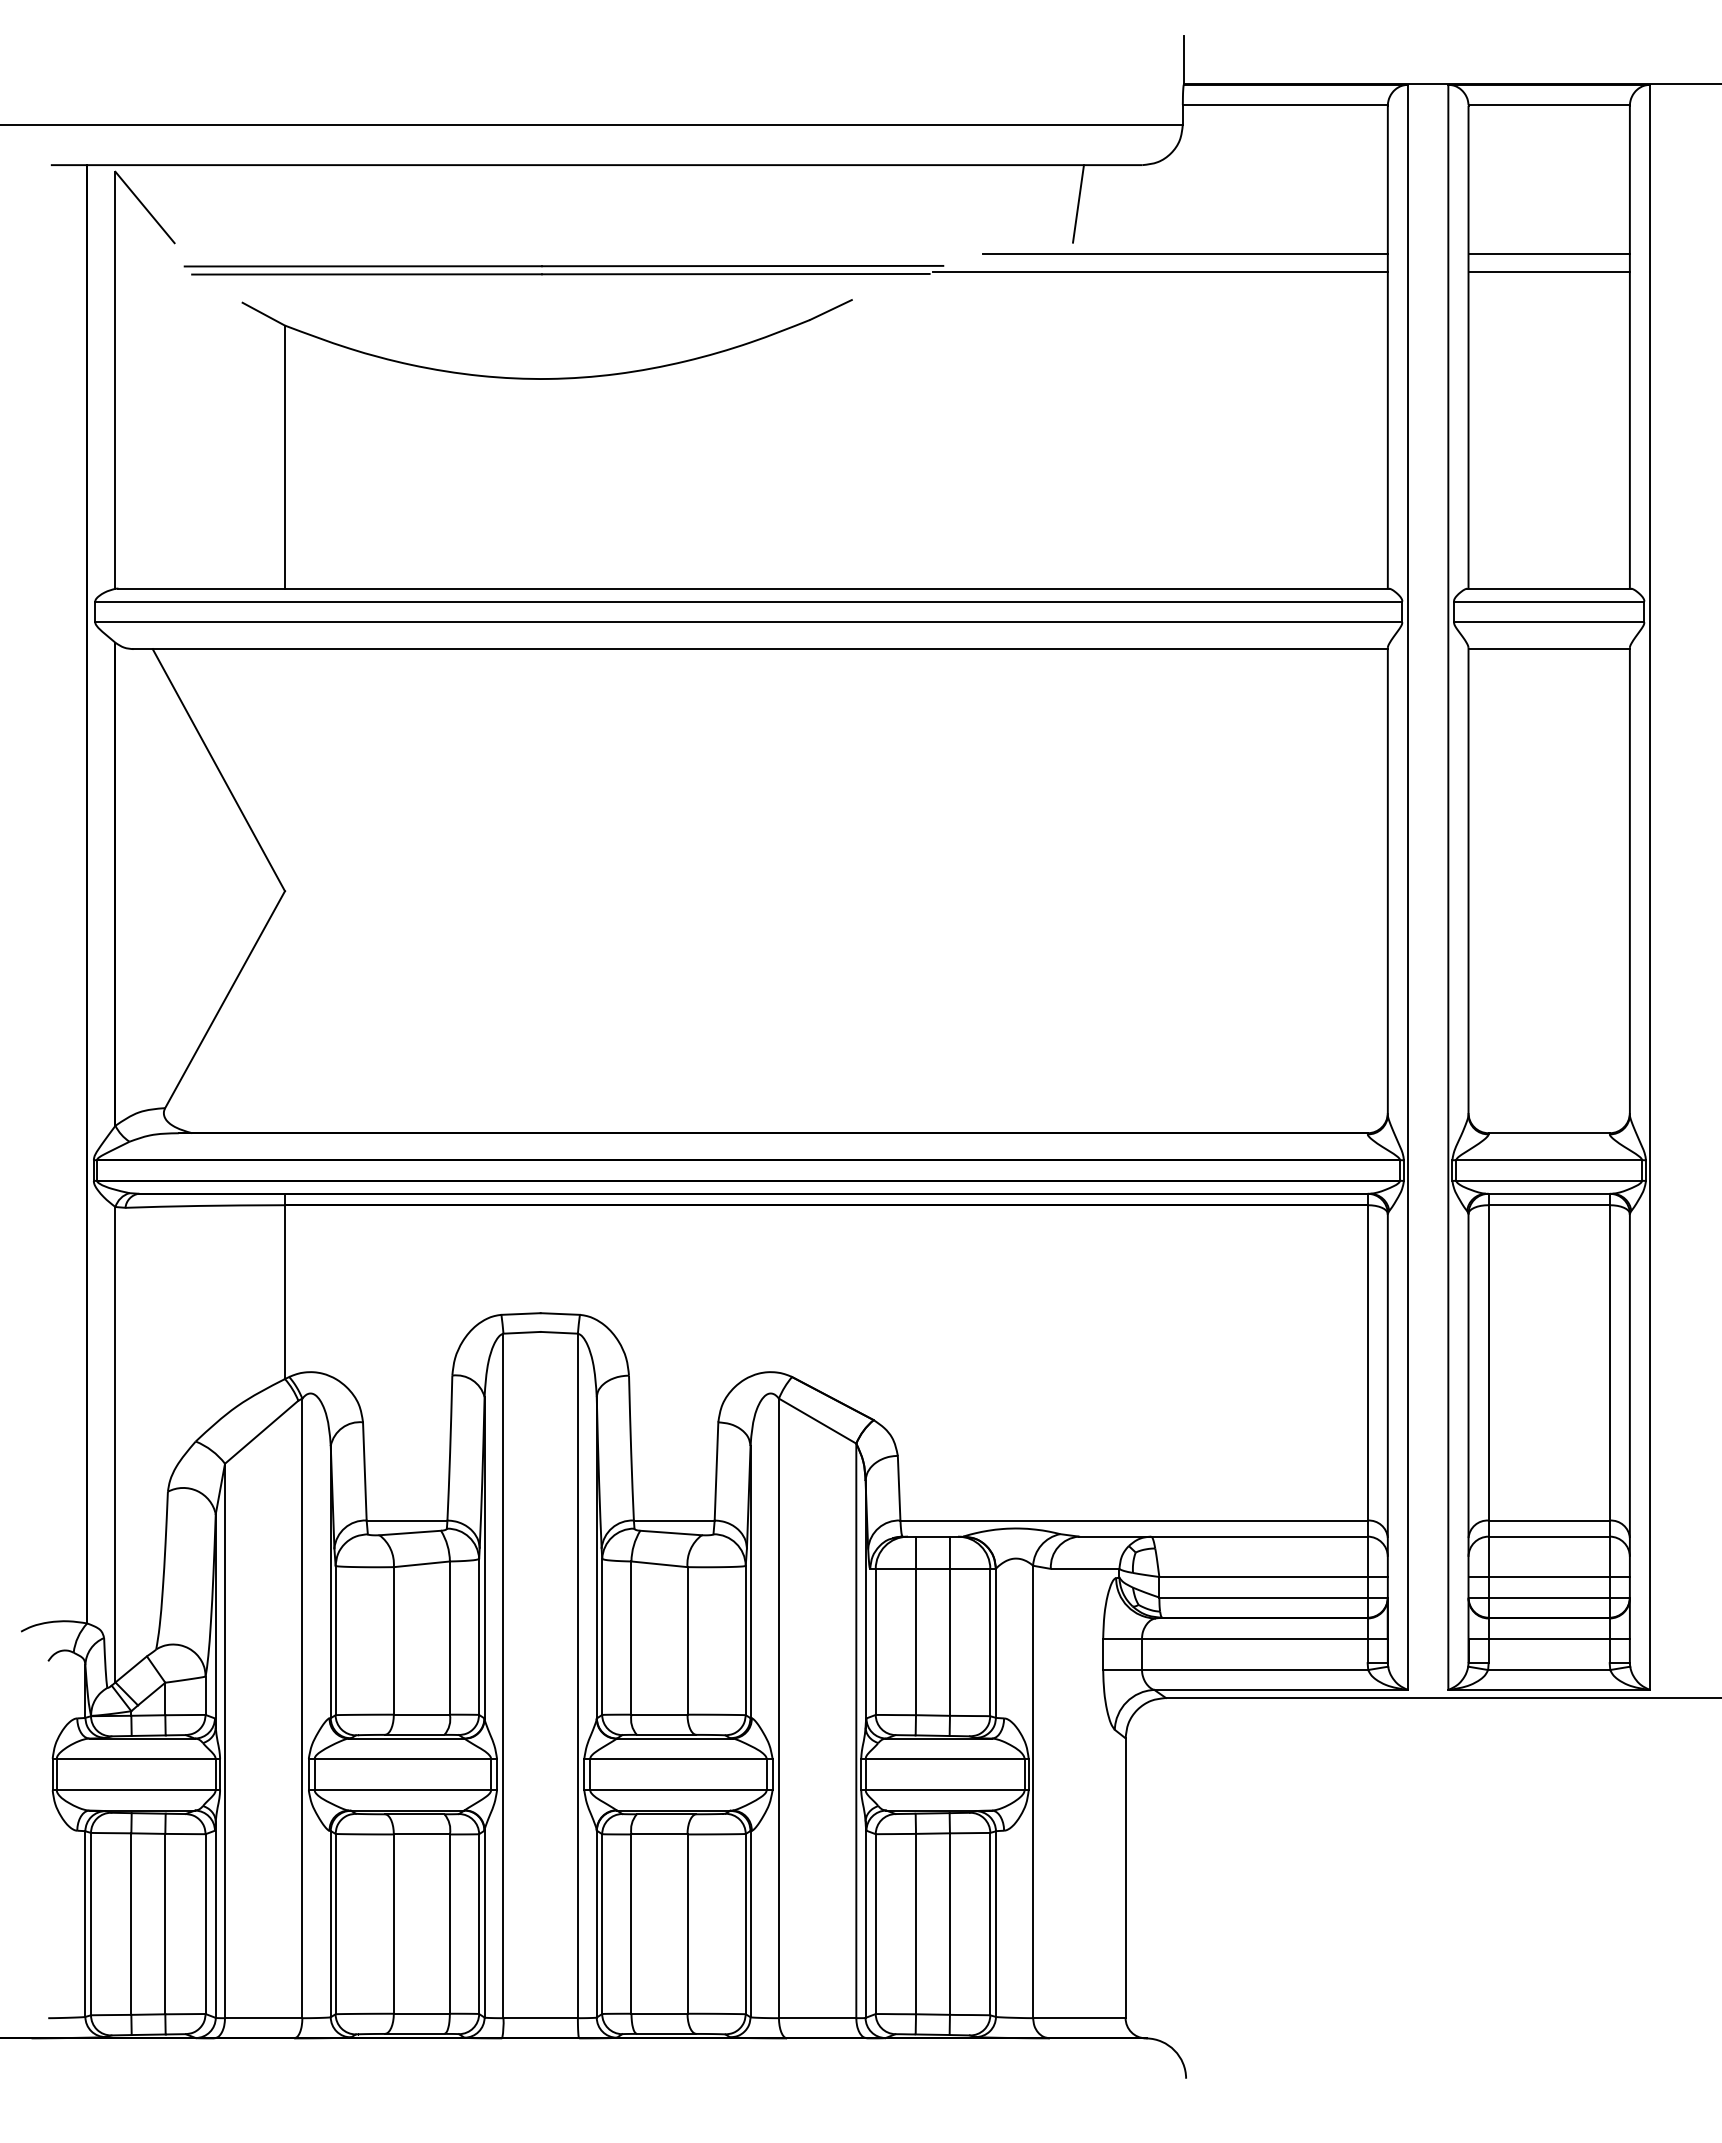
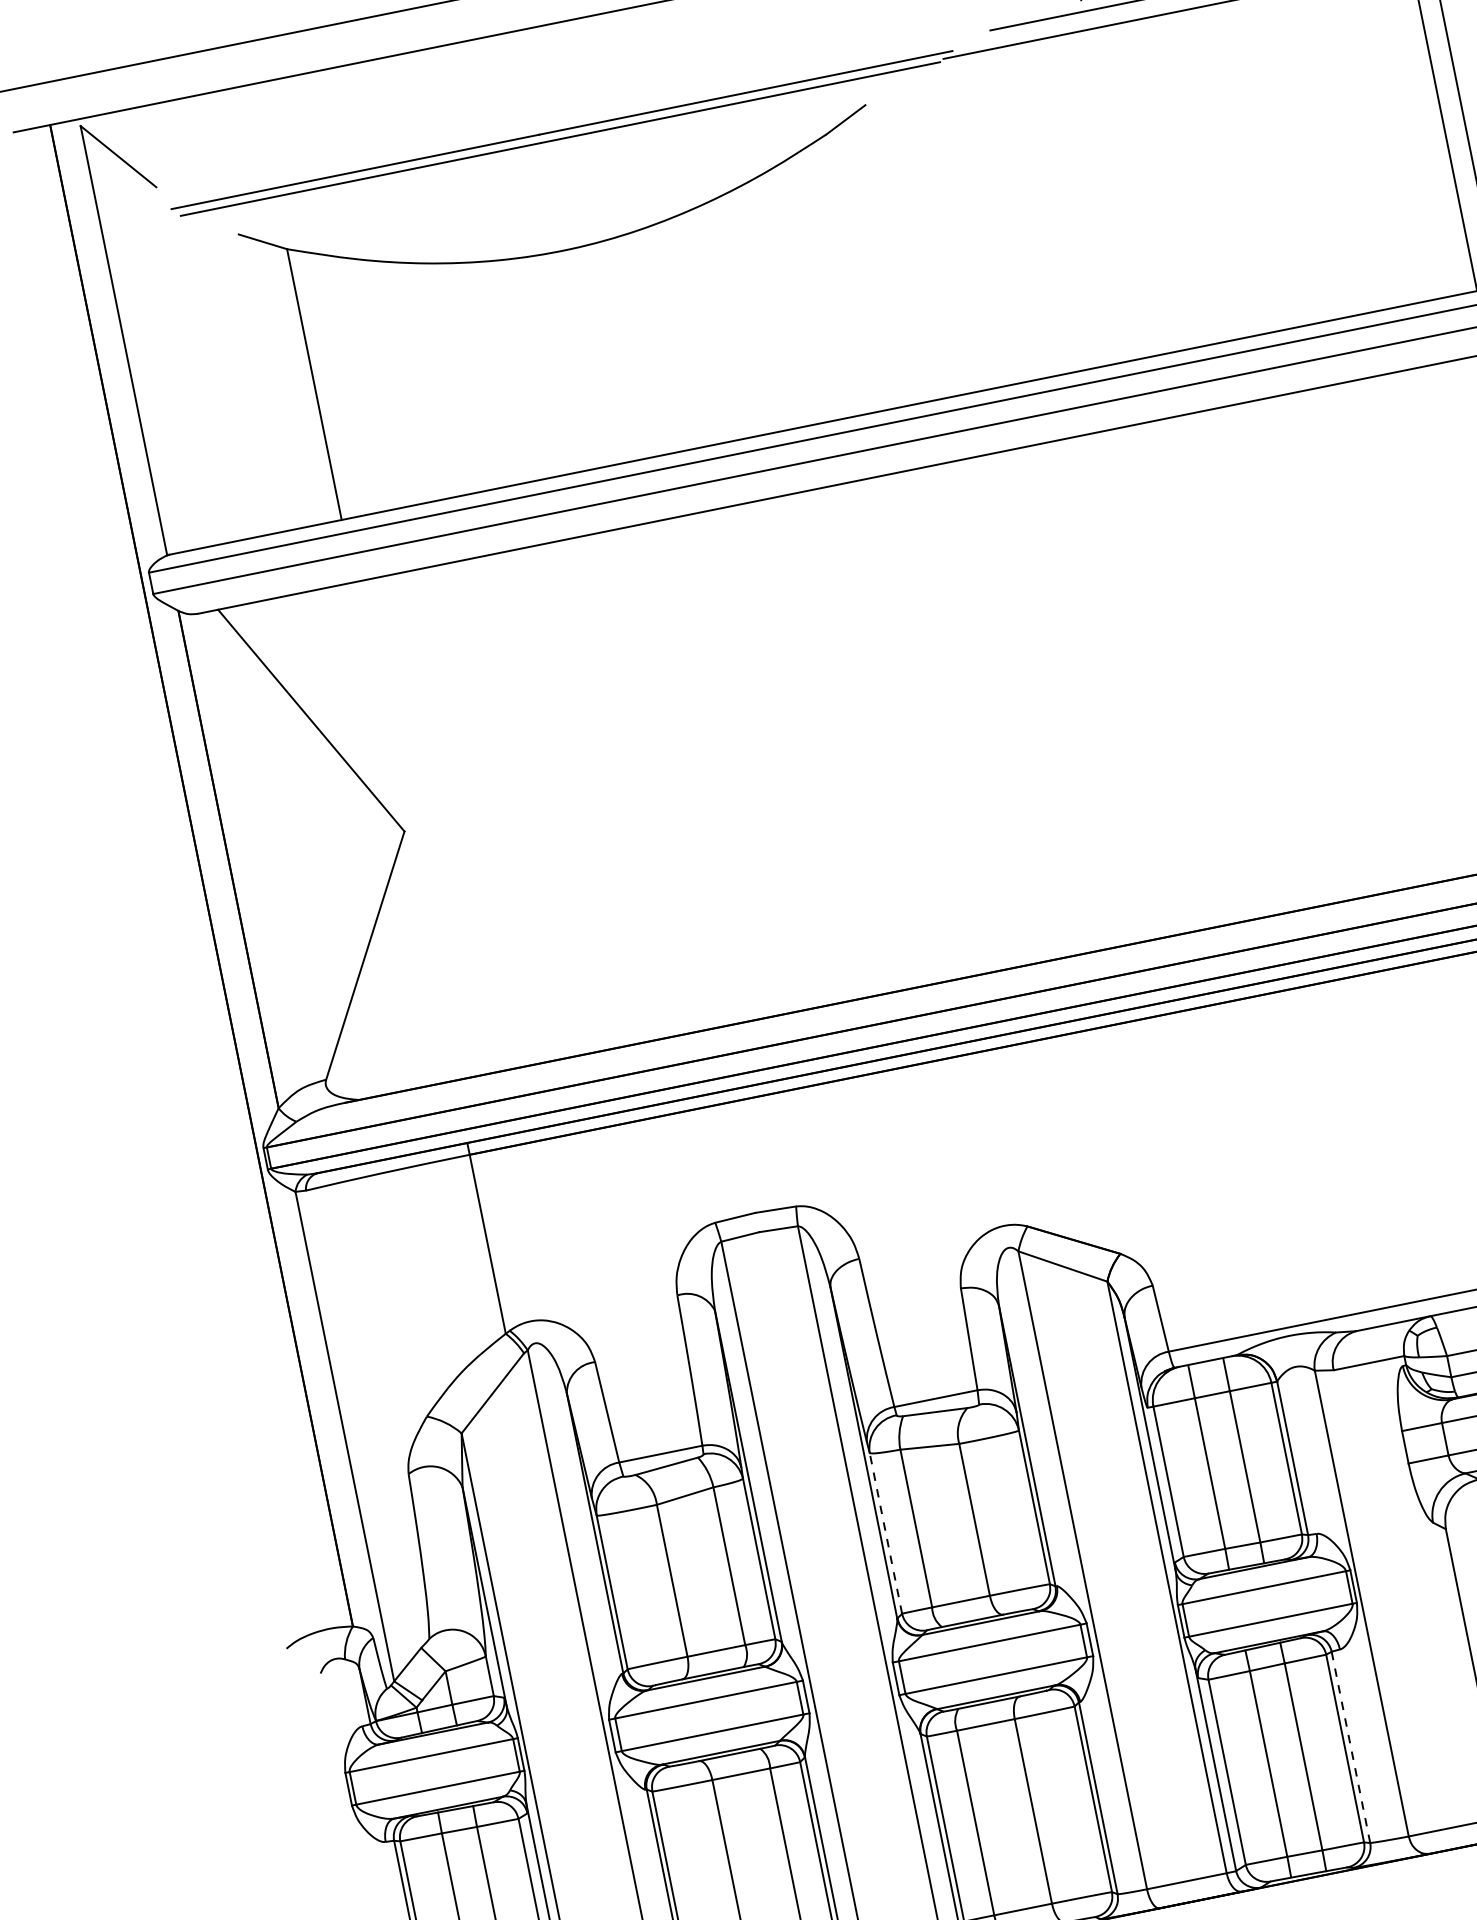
line: (602, 1636) -> (886, 1532), solid -> dashed
line: (995, 1924) -> (1350, 1747), solid -> dashed

